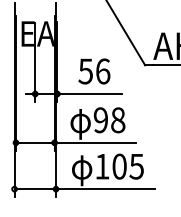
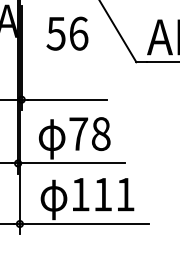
text: (94, 71) -> (67, 33), moved
text: (100, 120) -> (78, 134), 98 -> 78
text: (127, 166) -> (113, 194), 105 -> 111

